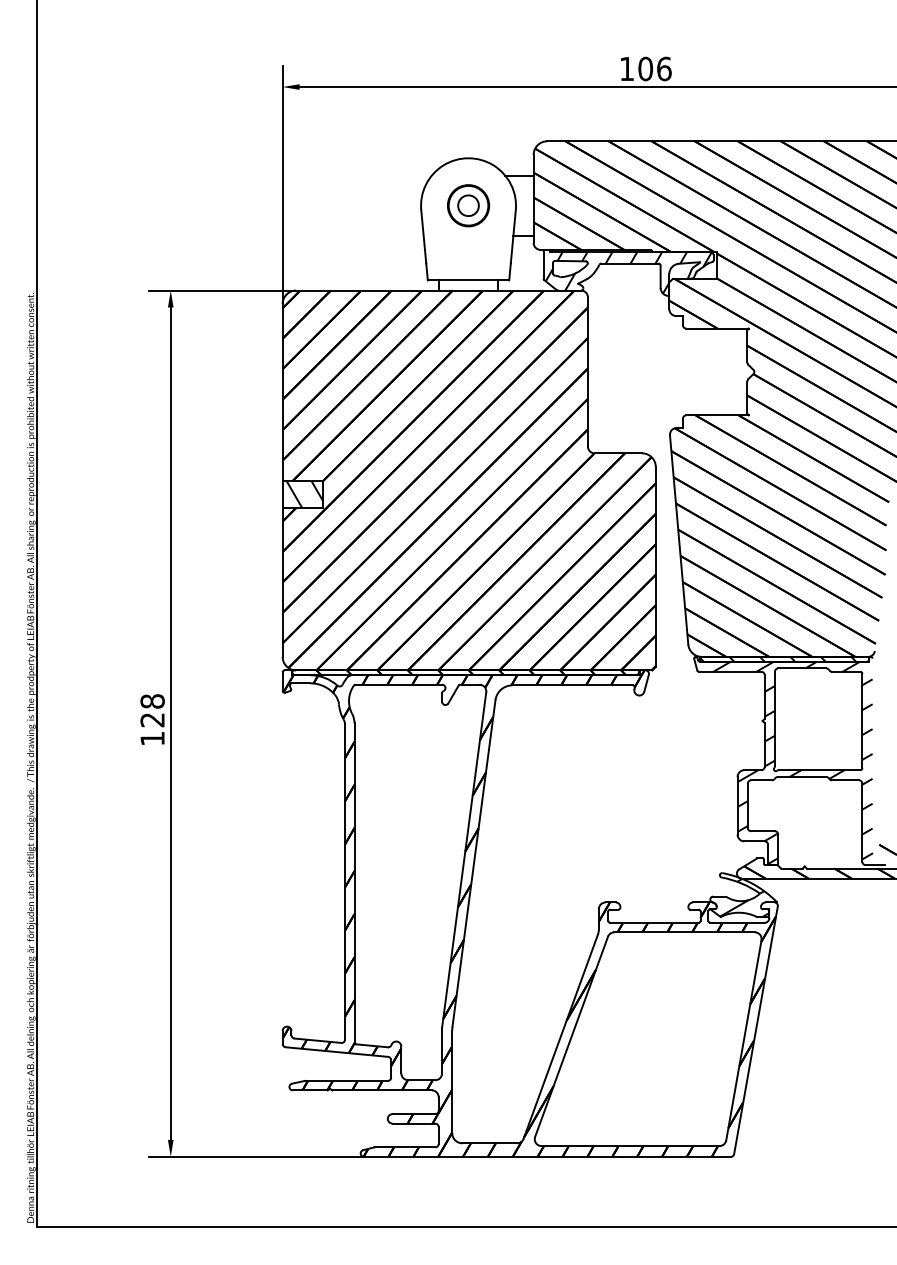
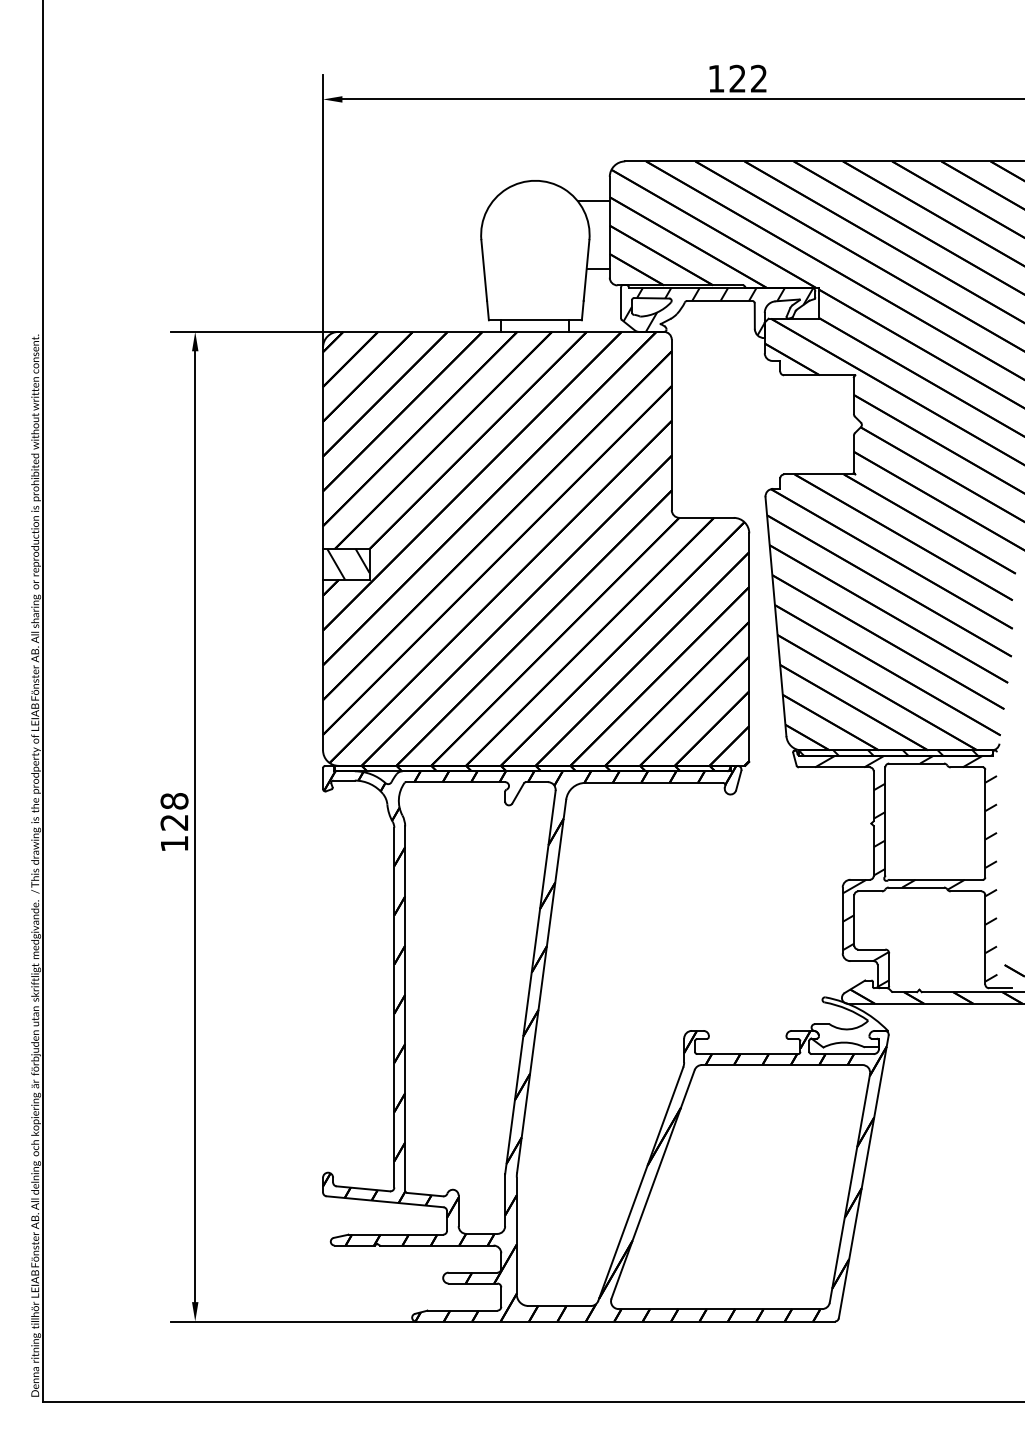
text: (654, 68) -> (747, 78), 106 -> 122
part: (468, 205) -> (535, 234), removed
hatch: (744, 897) -> (850, 1025), removed

